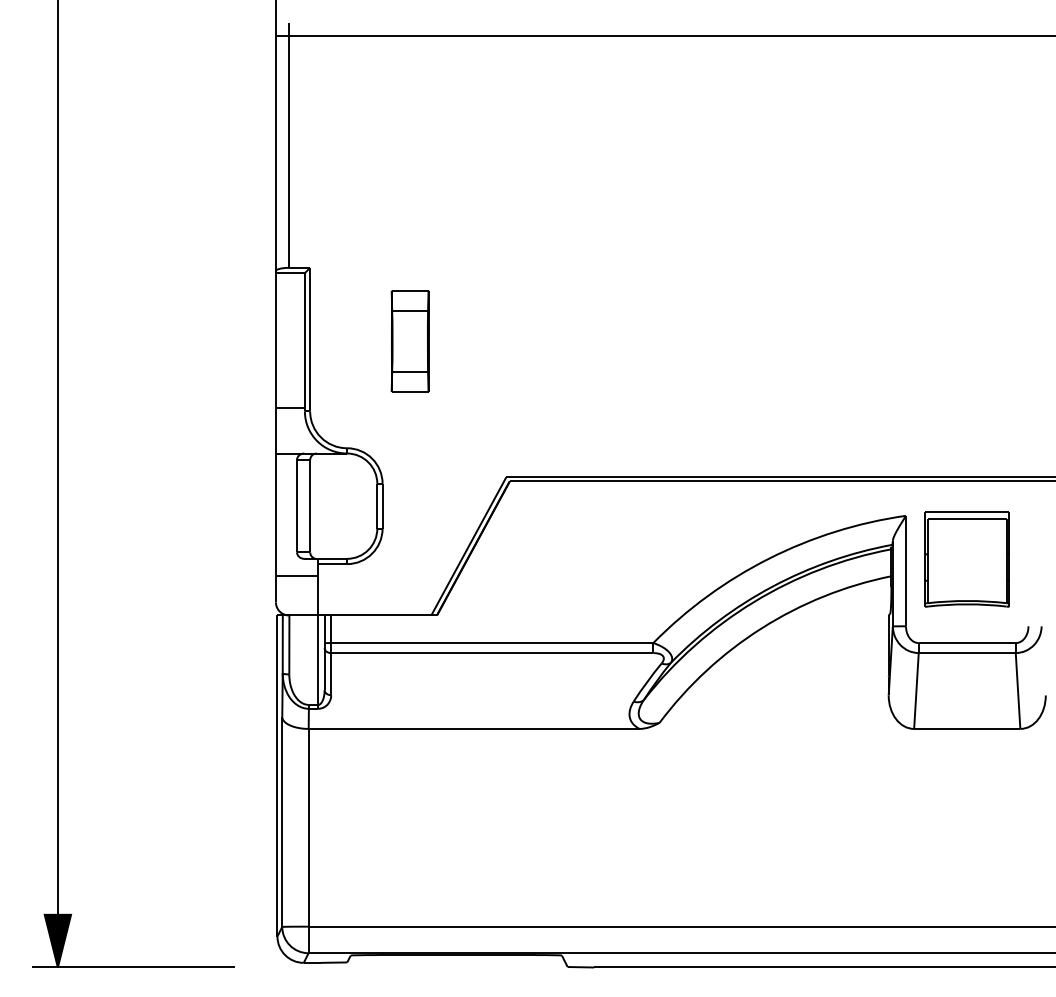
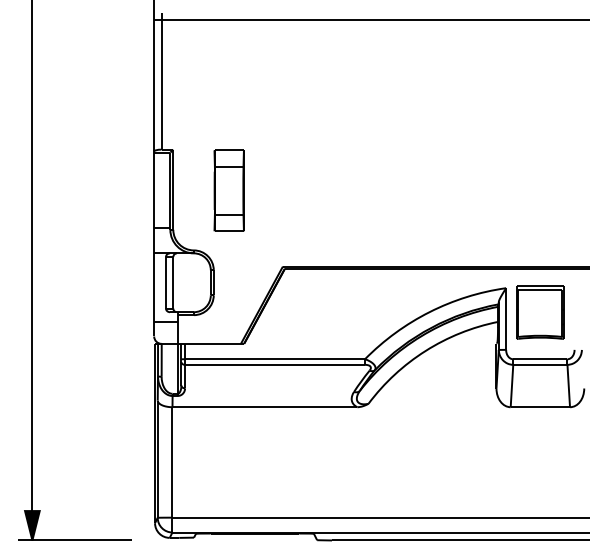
part: (408, 340) -> (228, 190), size x1.43

